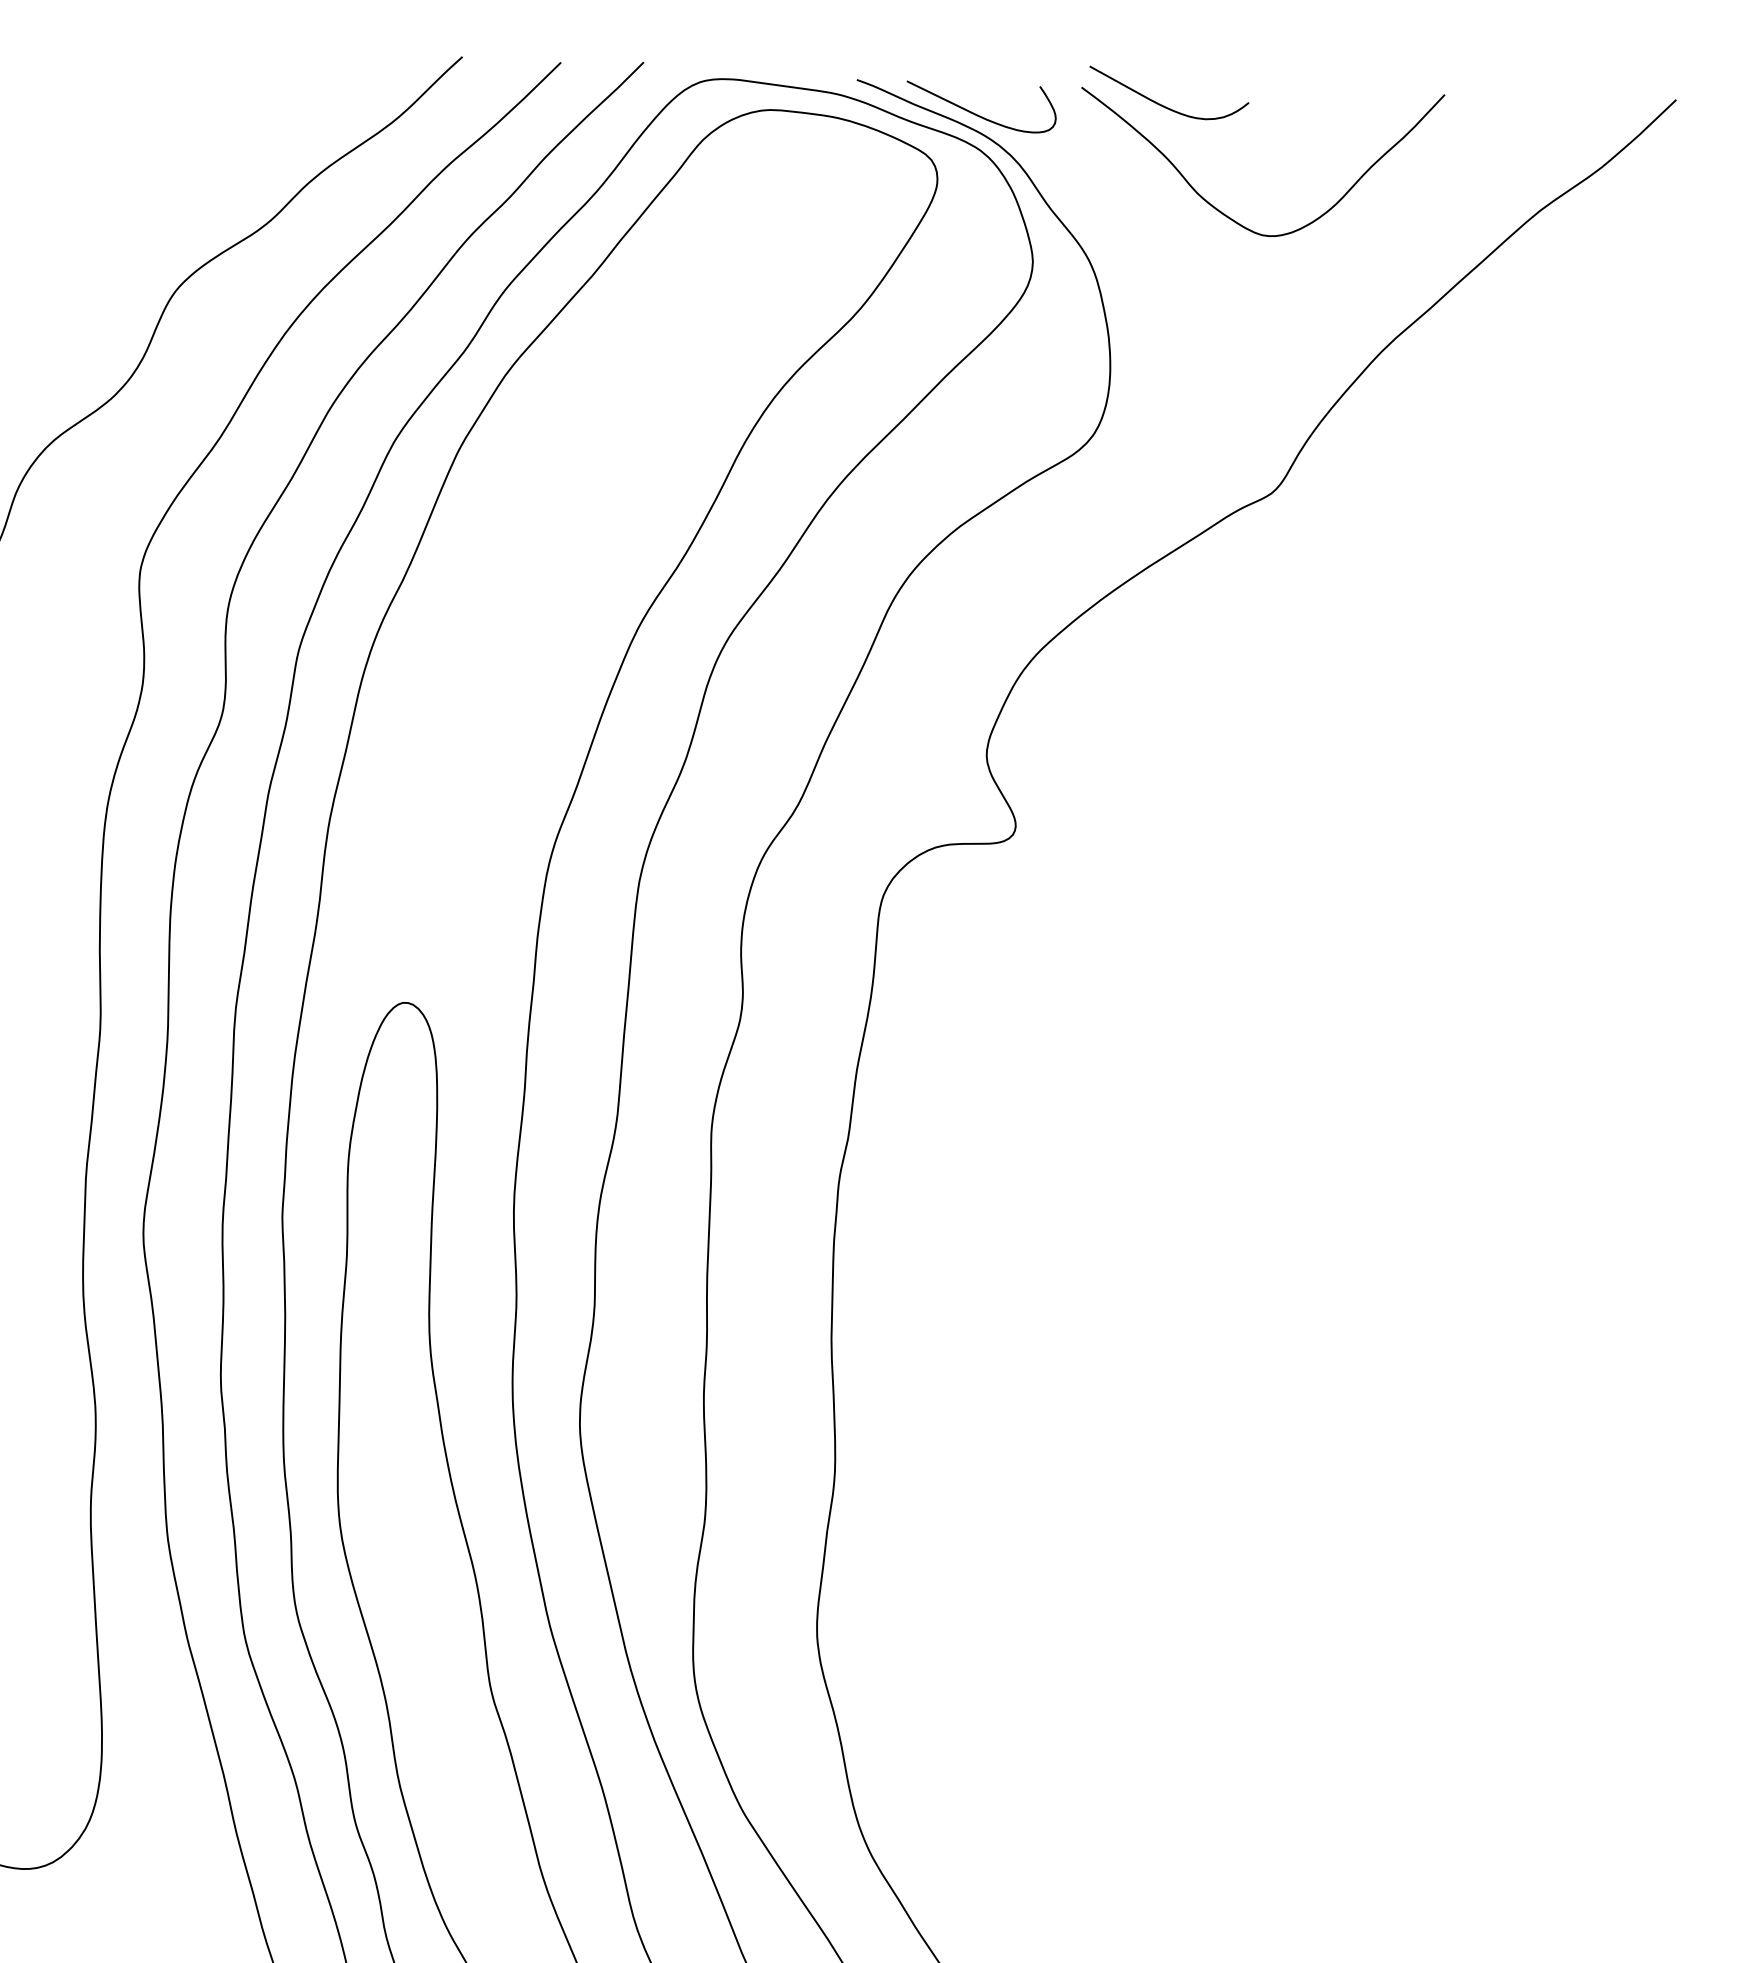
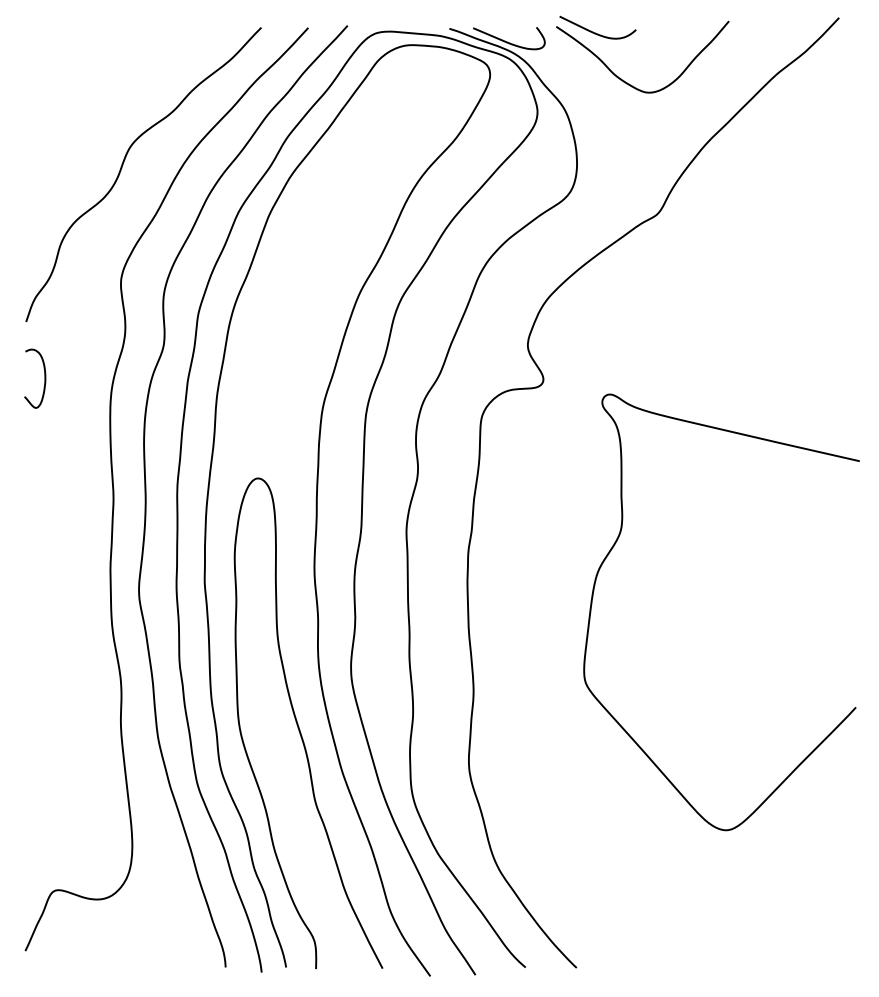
curve: (1151, 1178) -> (616, 543), added

